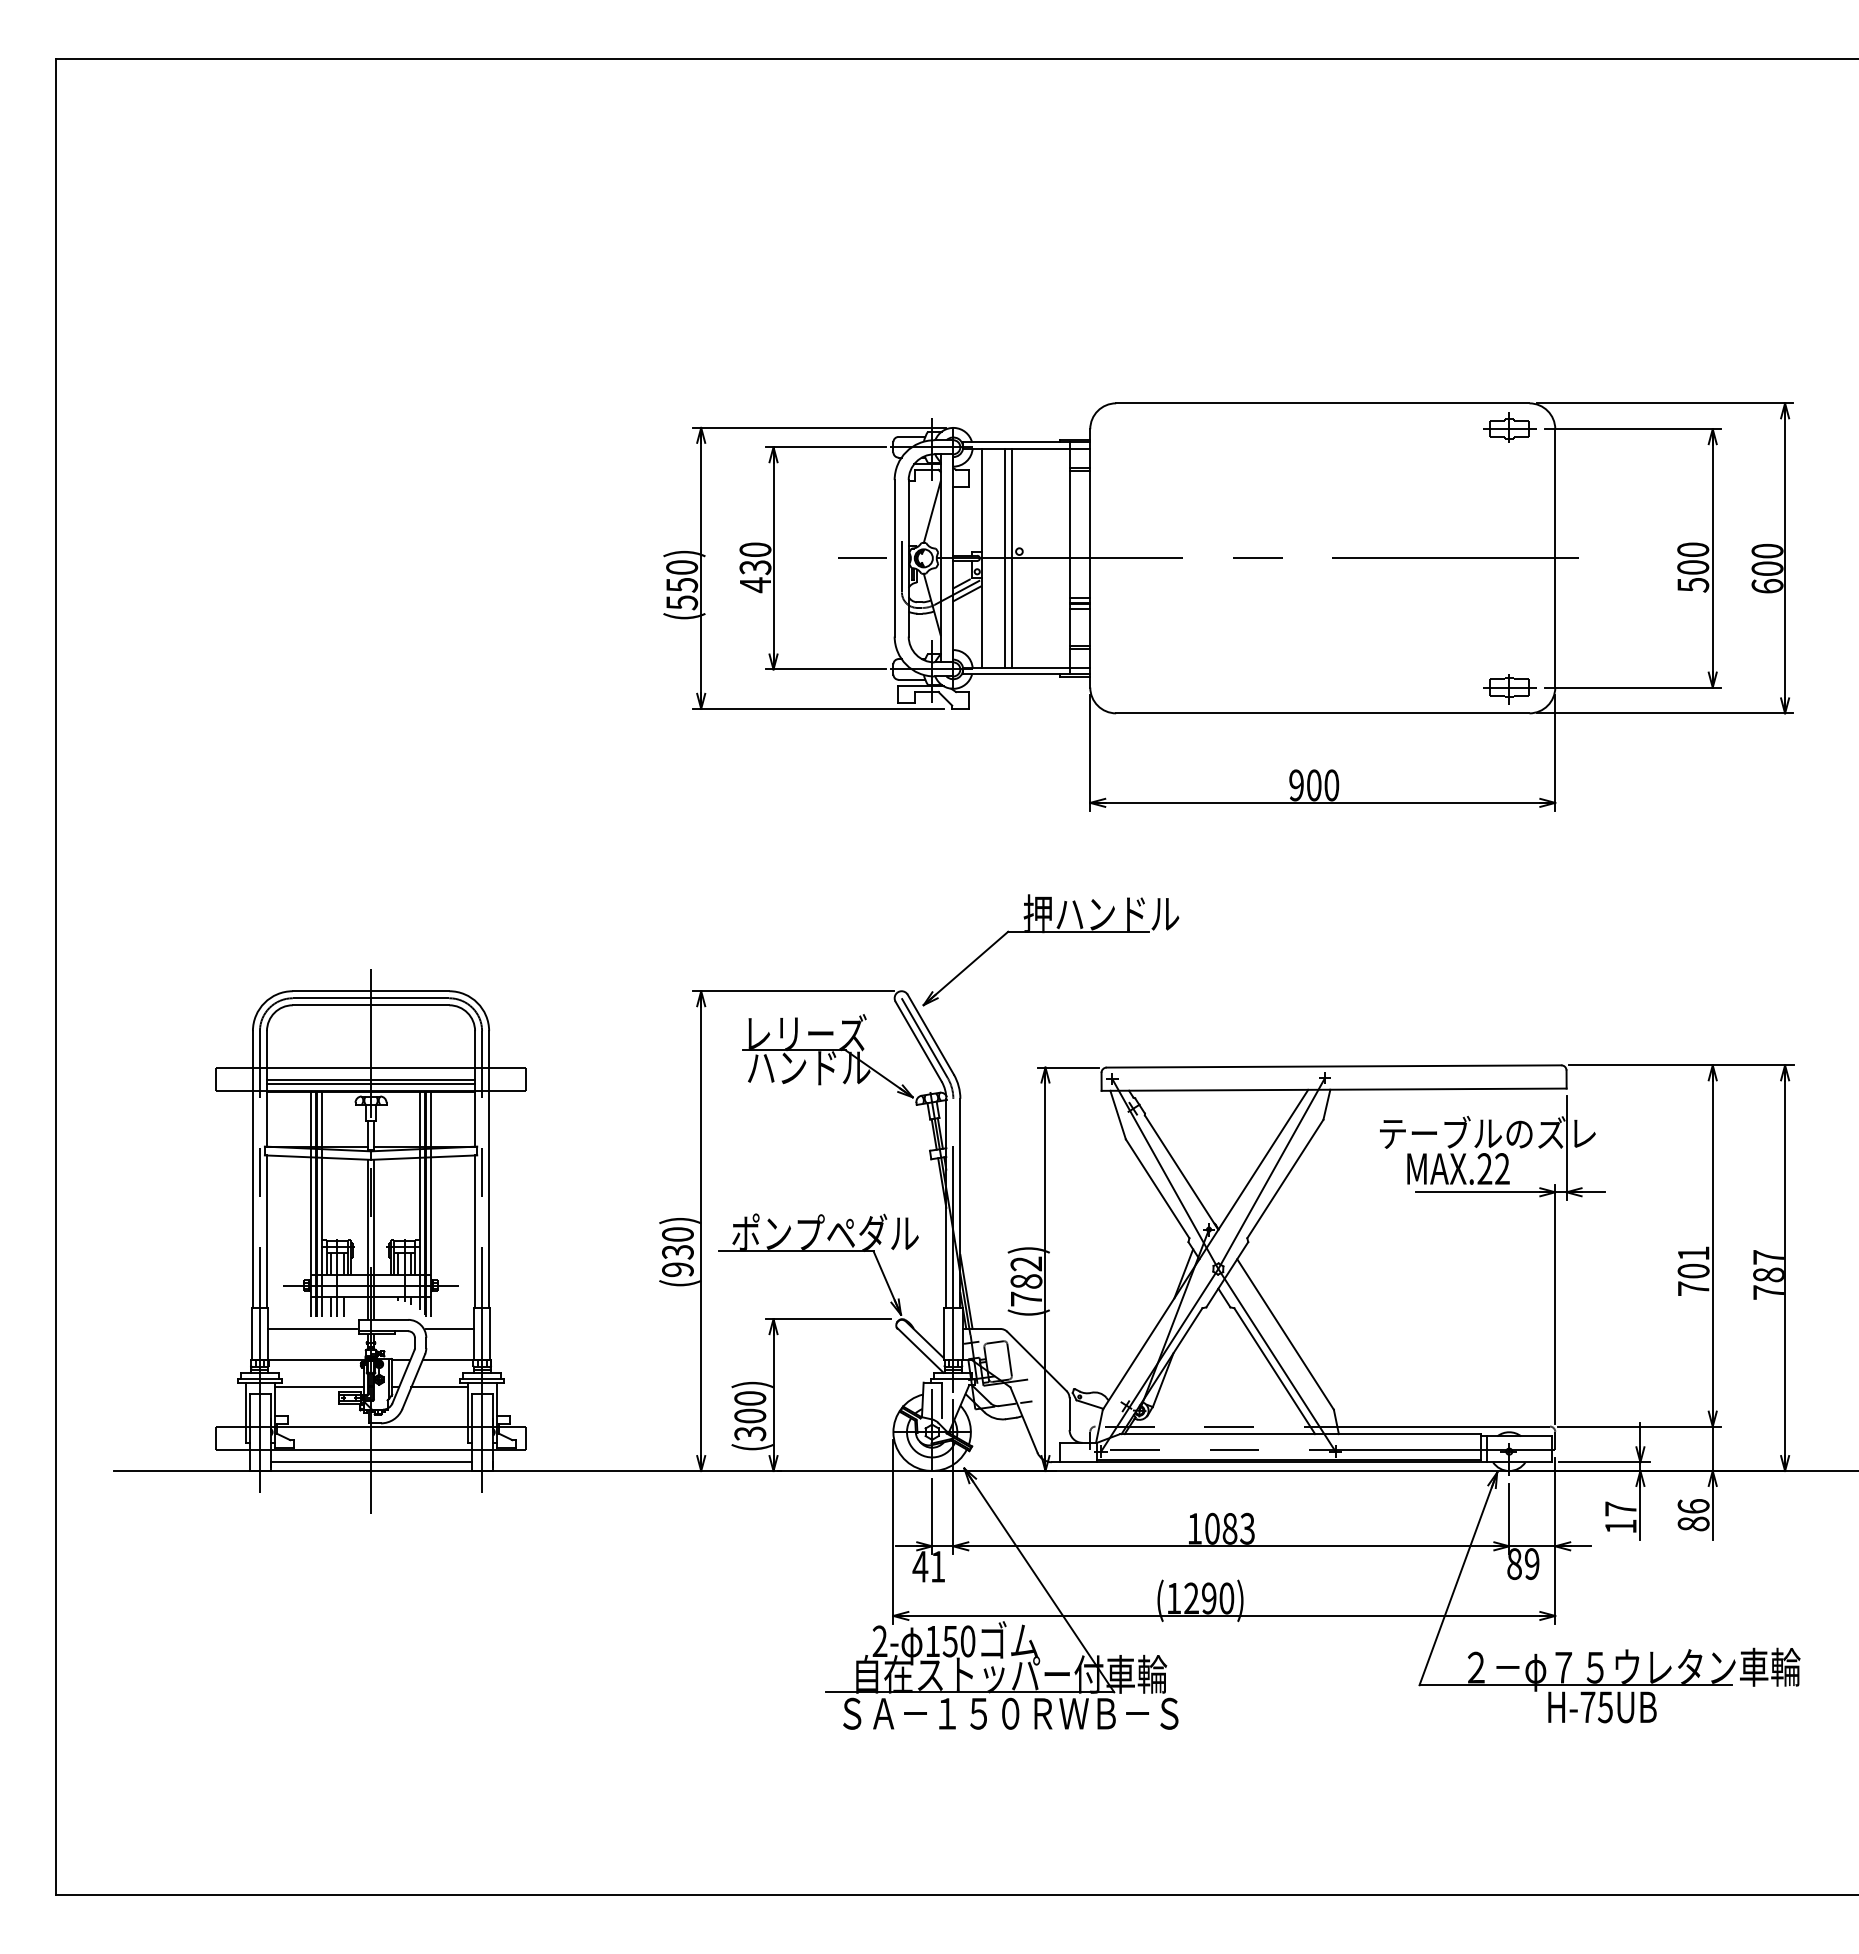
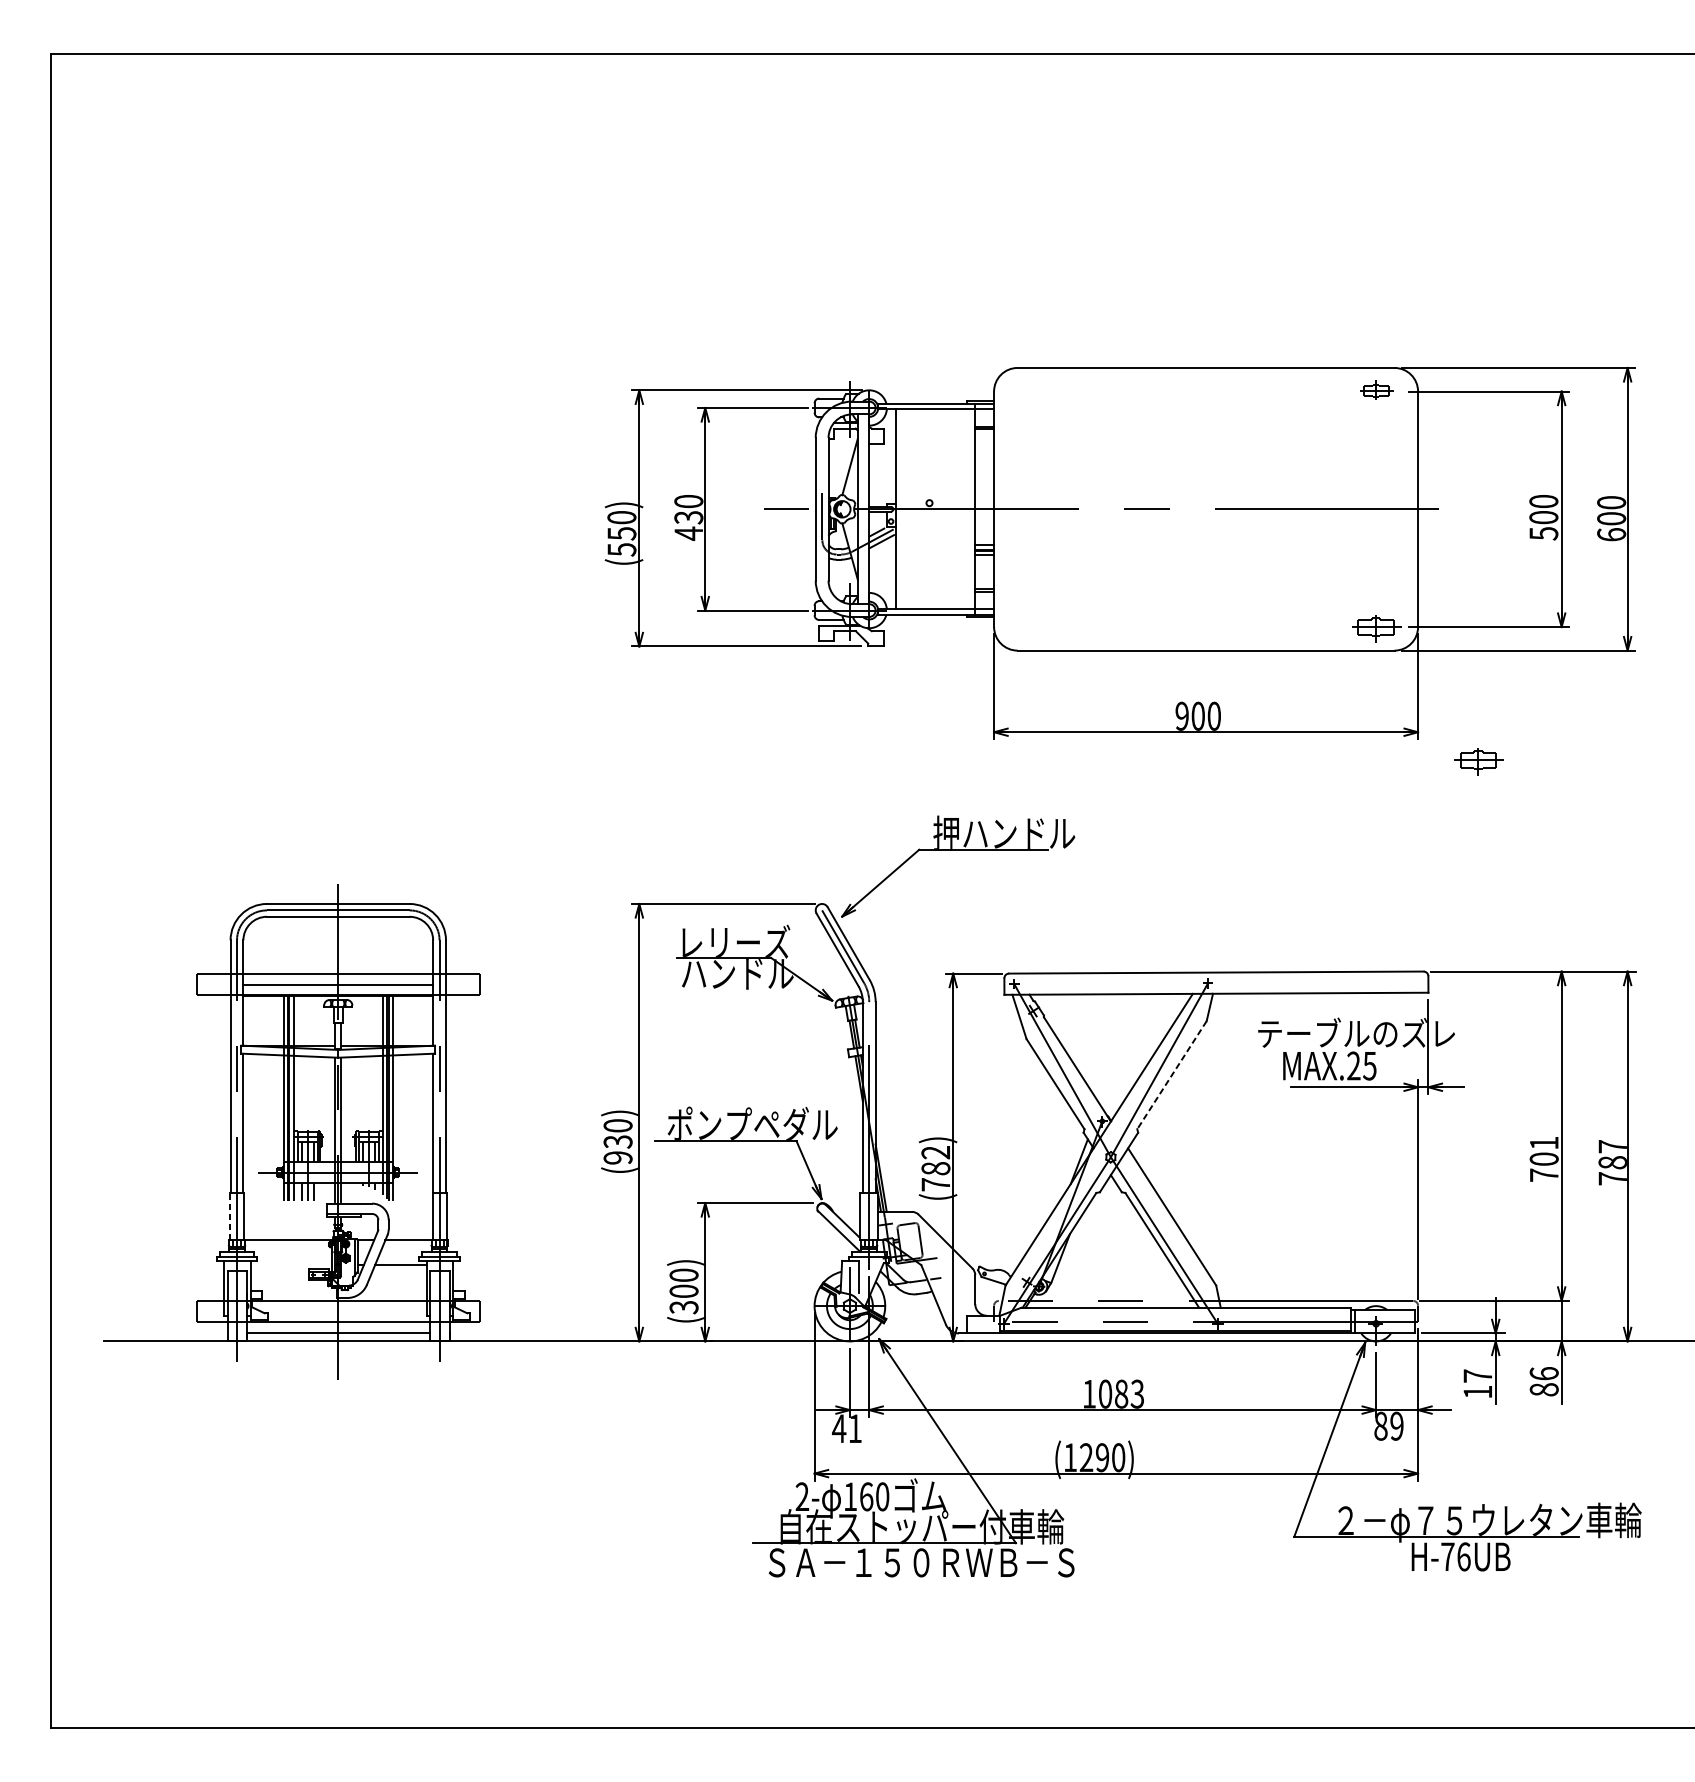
part: (1509, 427) -> (1376, 389), size x0.7
line: (1005, 558) -> (916, 509), removed
line: (1011, 558) -> (922, 509), removed
part: (1621, 835) -> (1478, 761), added
line: (370, 1084) -> (337, 989), removed
text: (1501, 1168) -> (1369, 1065), MAX.22 -> MAX.25
line: (1285, 1179) -> (1172, 1075), solid -> dashed
line: (311, 1328) -> (284, 1211), removed
line: (450, 1328) -> (410, 1211), removed
line: (252, 1334) -> (230, 1216), solid -> dashed
line: (319, 1387) -> (291, 1265), removed
text: (949, 1641) -> (865, 1496), 150 -> 160
text: (1604, 1707) -> (1462, 1557), H-75UB -> H-76UB

